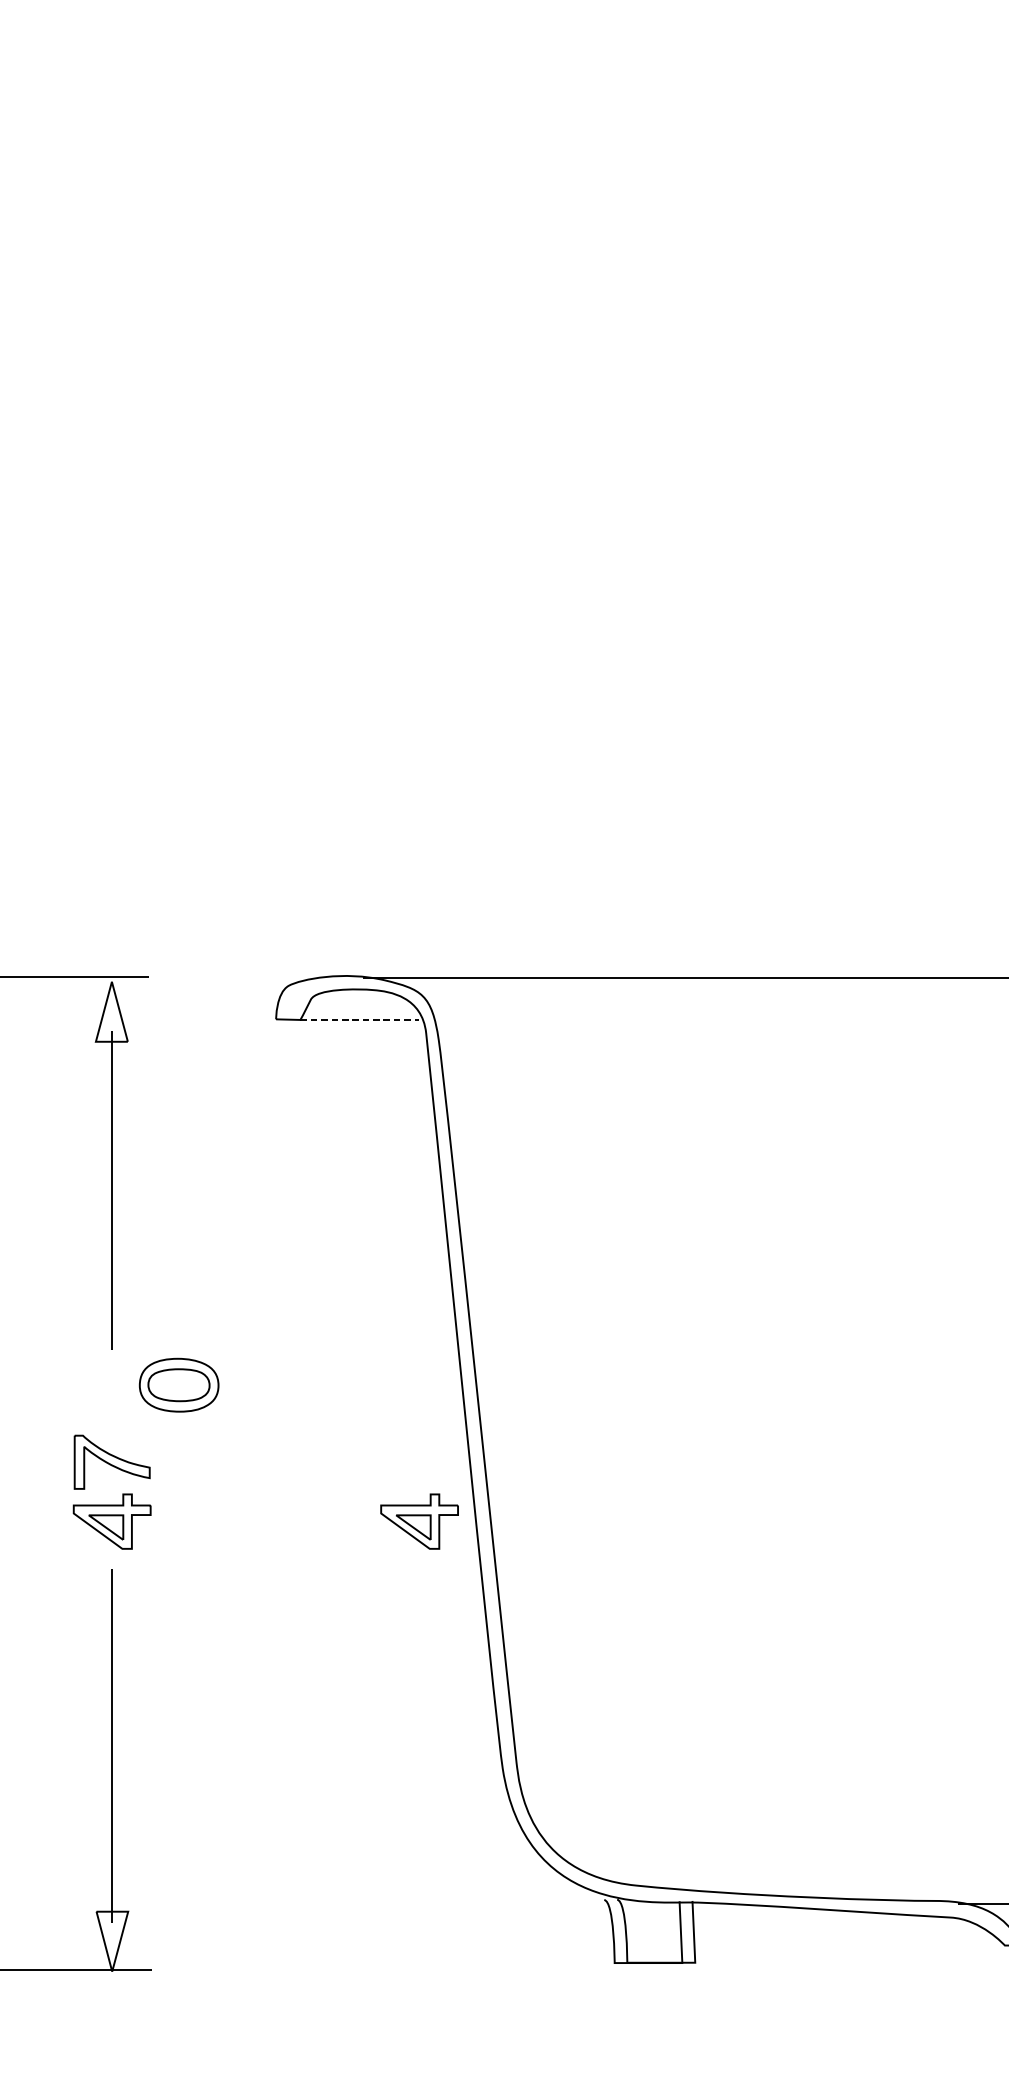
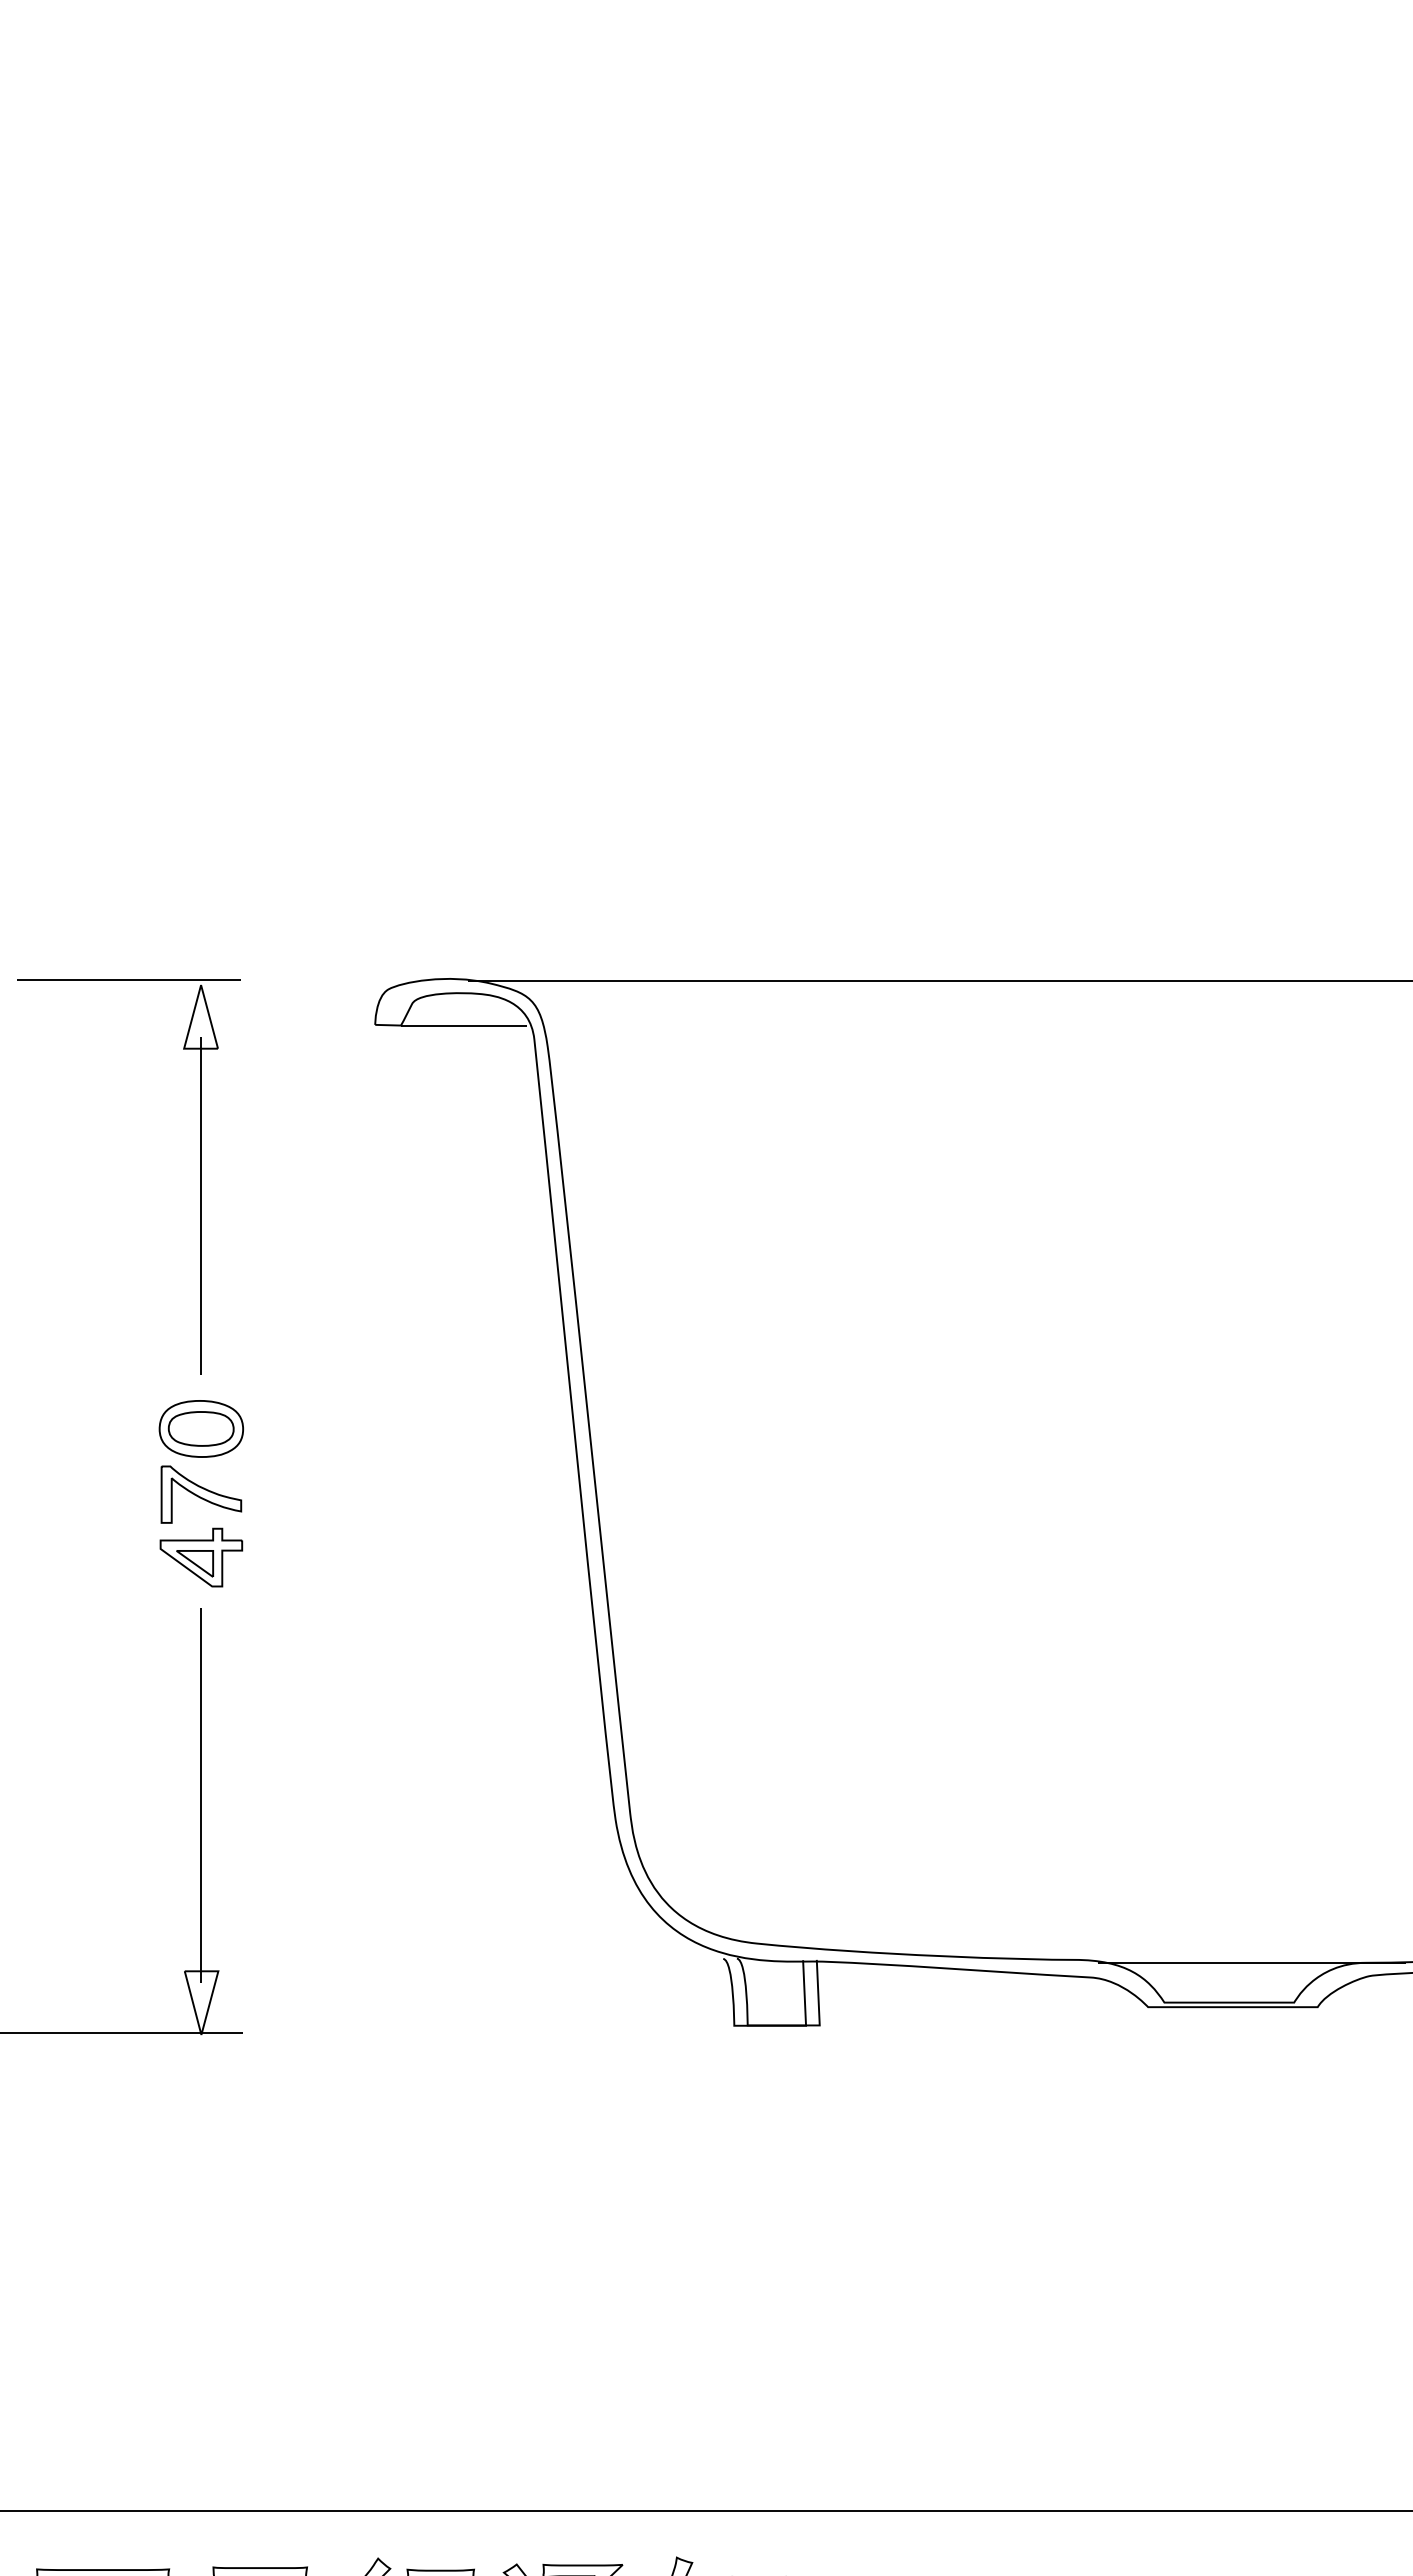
line: (360, 1019) -> (464, 1025), dashed -> solid
part: (178, 1384) -> (200, 1428), moved
part: (419, 1521) -> (527, 1557), removed

